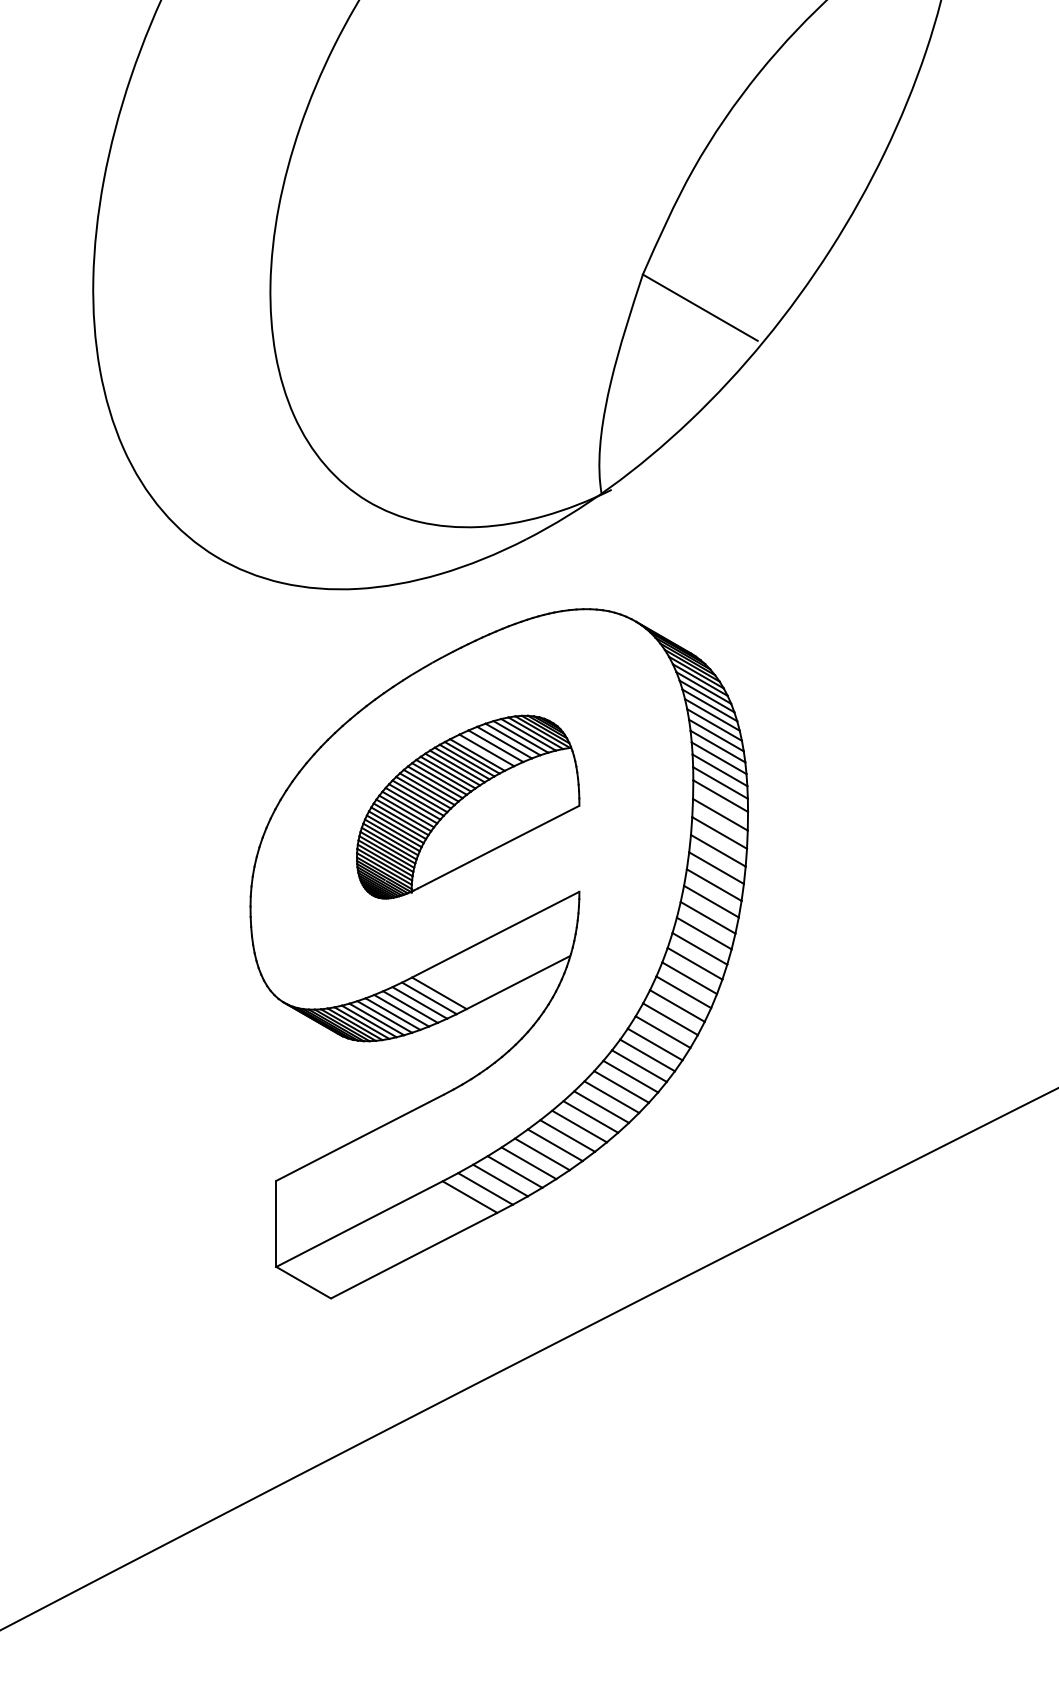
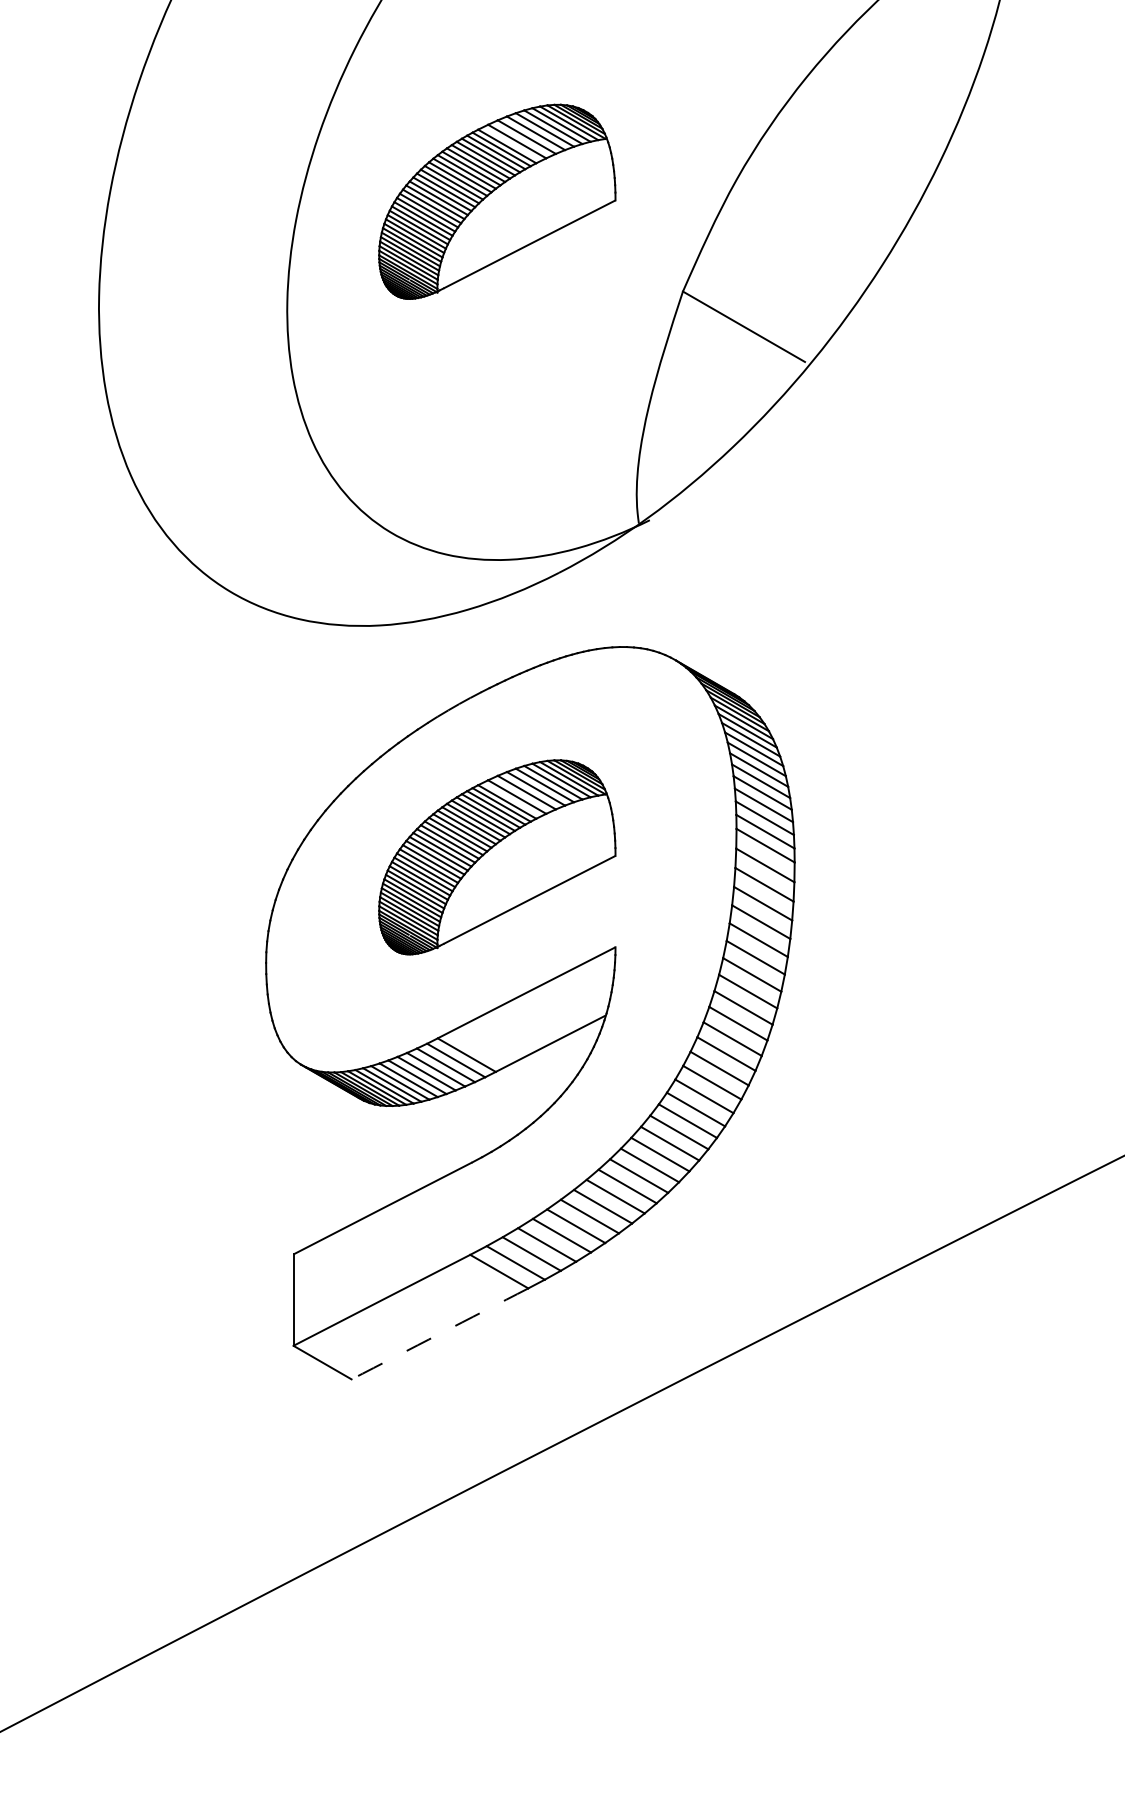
part: (468, 189) -> (497, 201), added
arc: (414, 1255) -> (440, 1333), solid -> dashed

